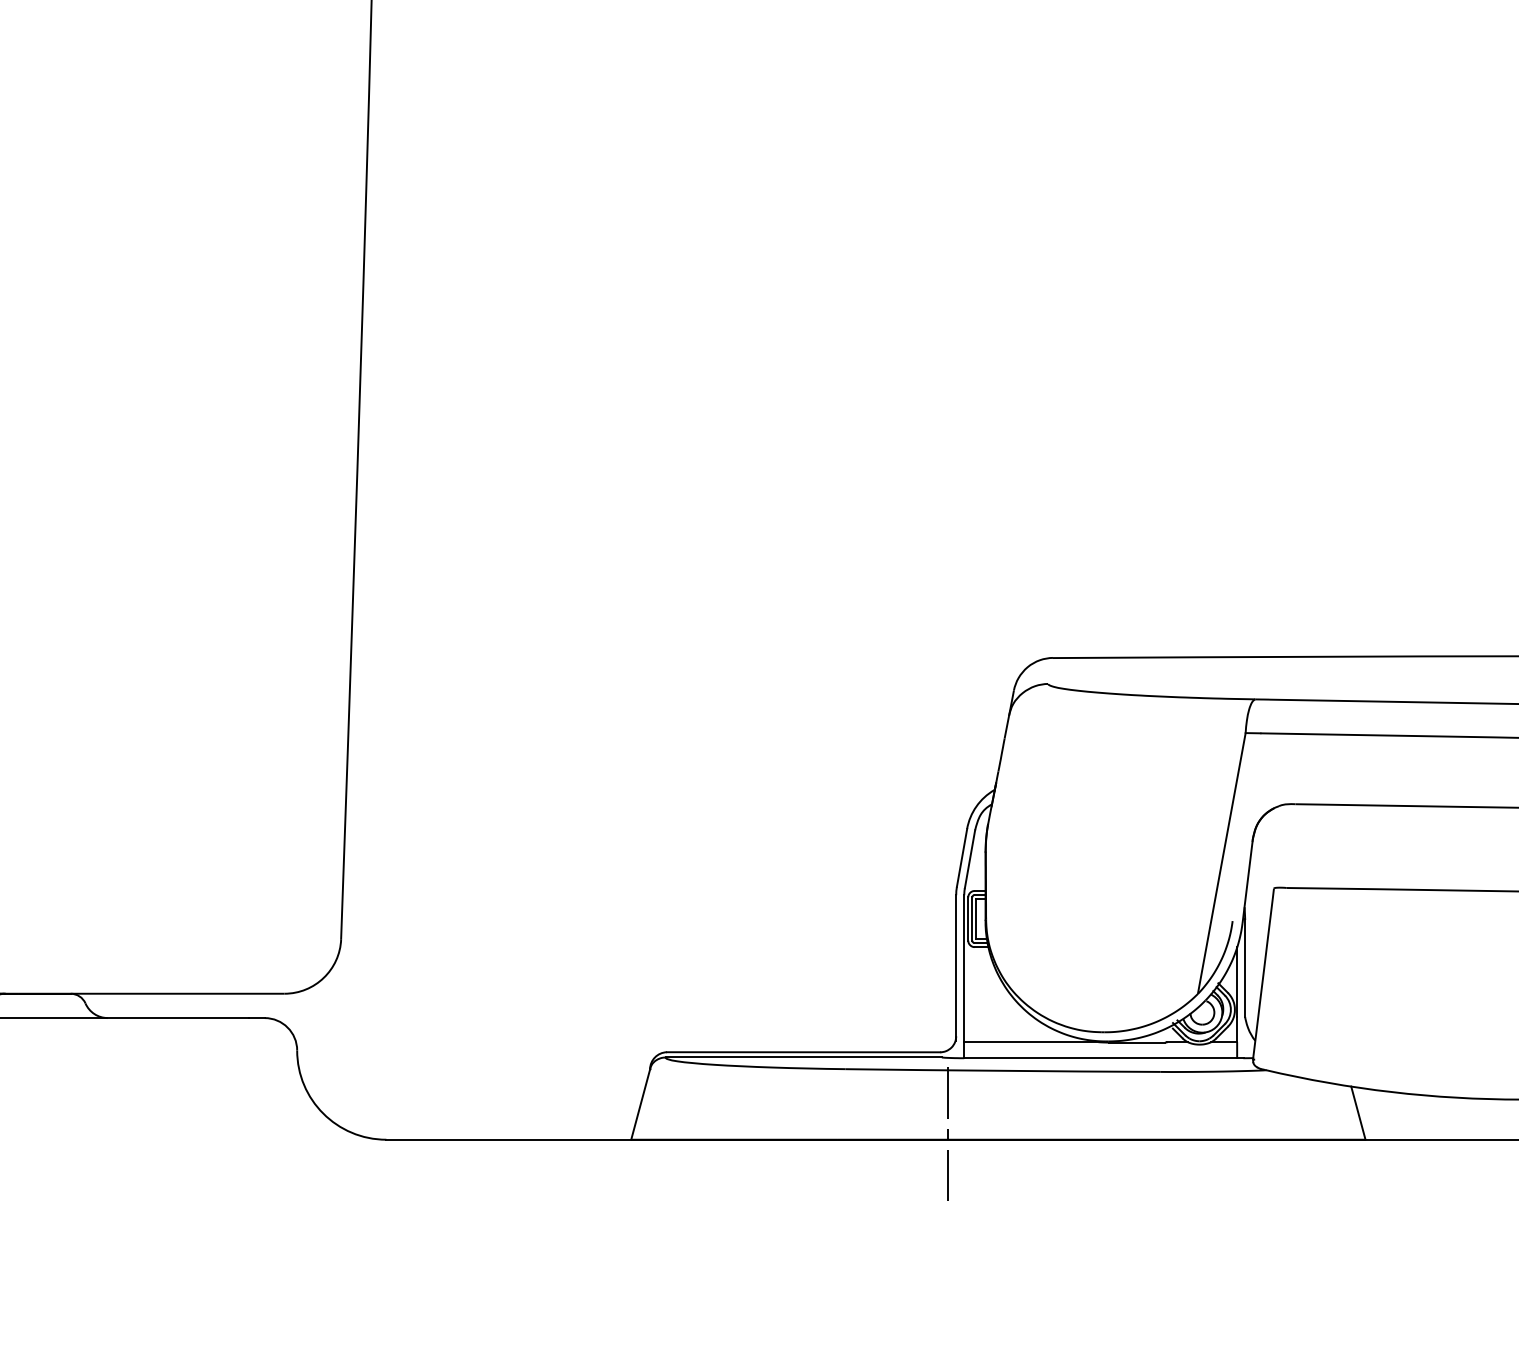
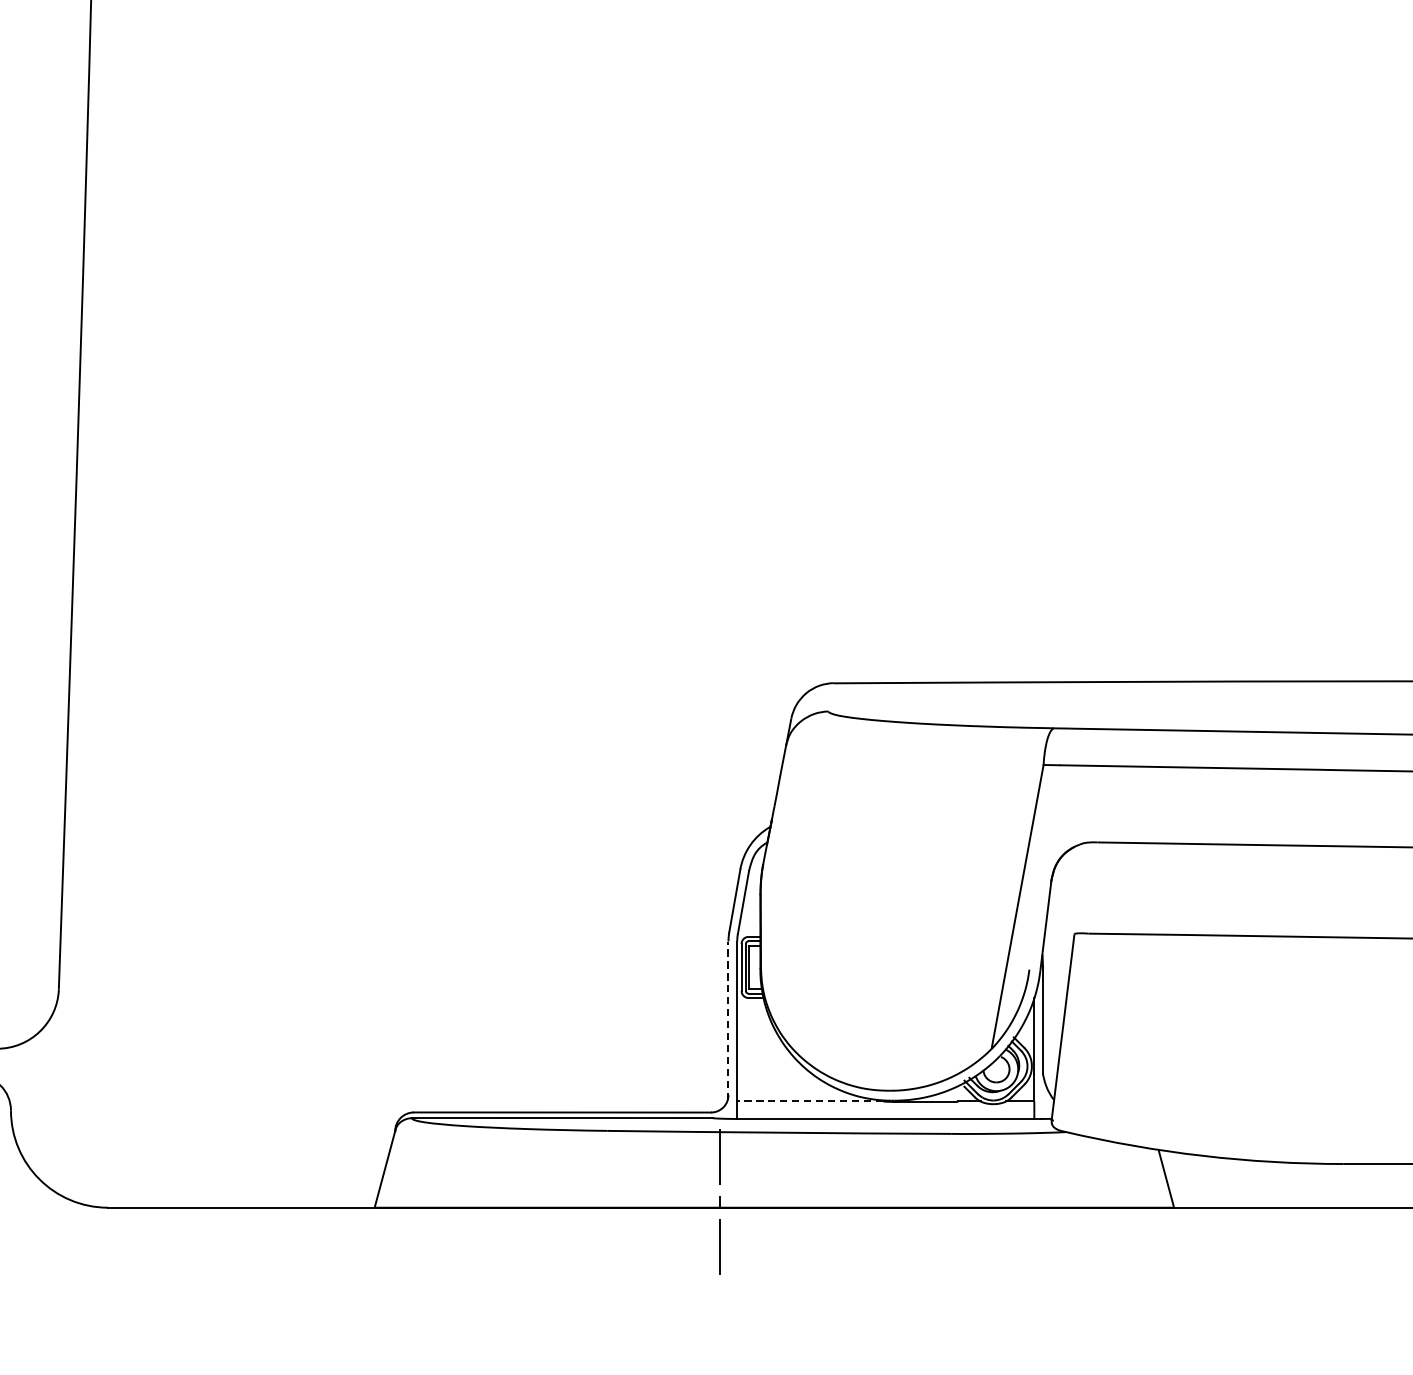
line: (956, 968) -> (728, 1021), solid -> dashed
line: (1030, 1042) -> (809, 1101), solid -> dashed

